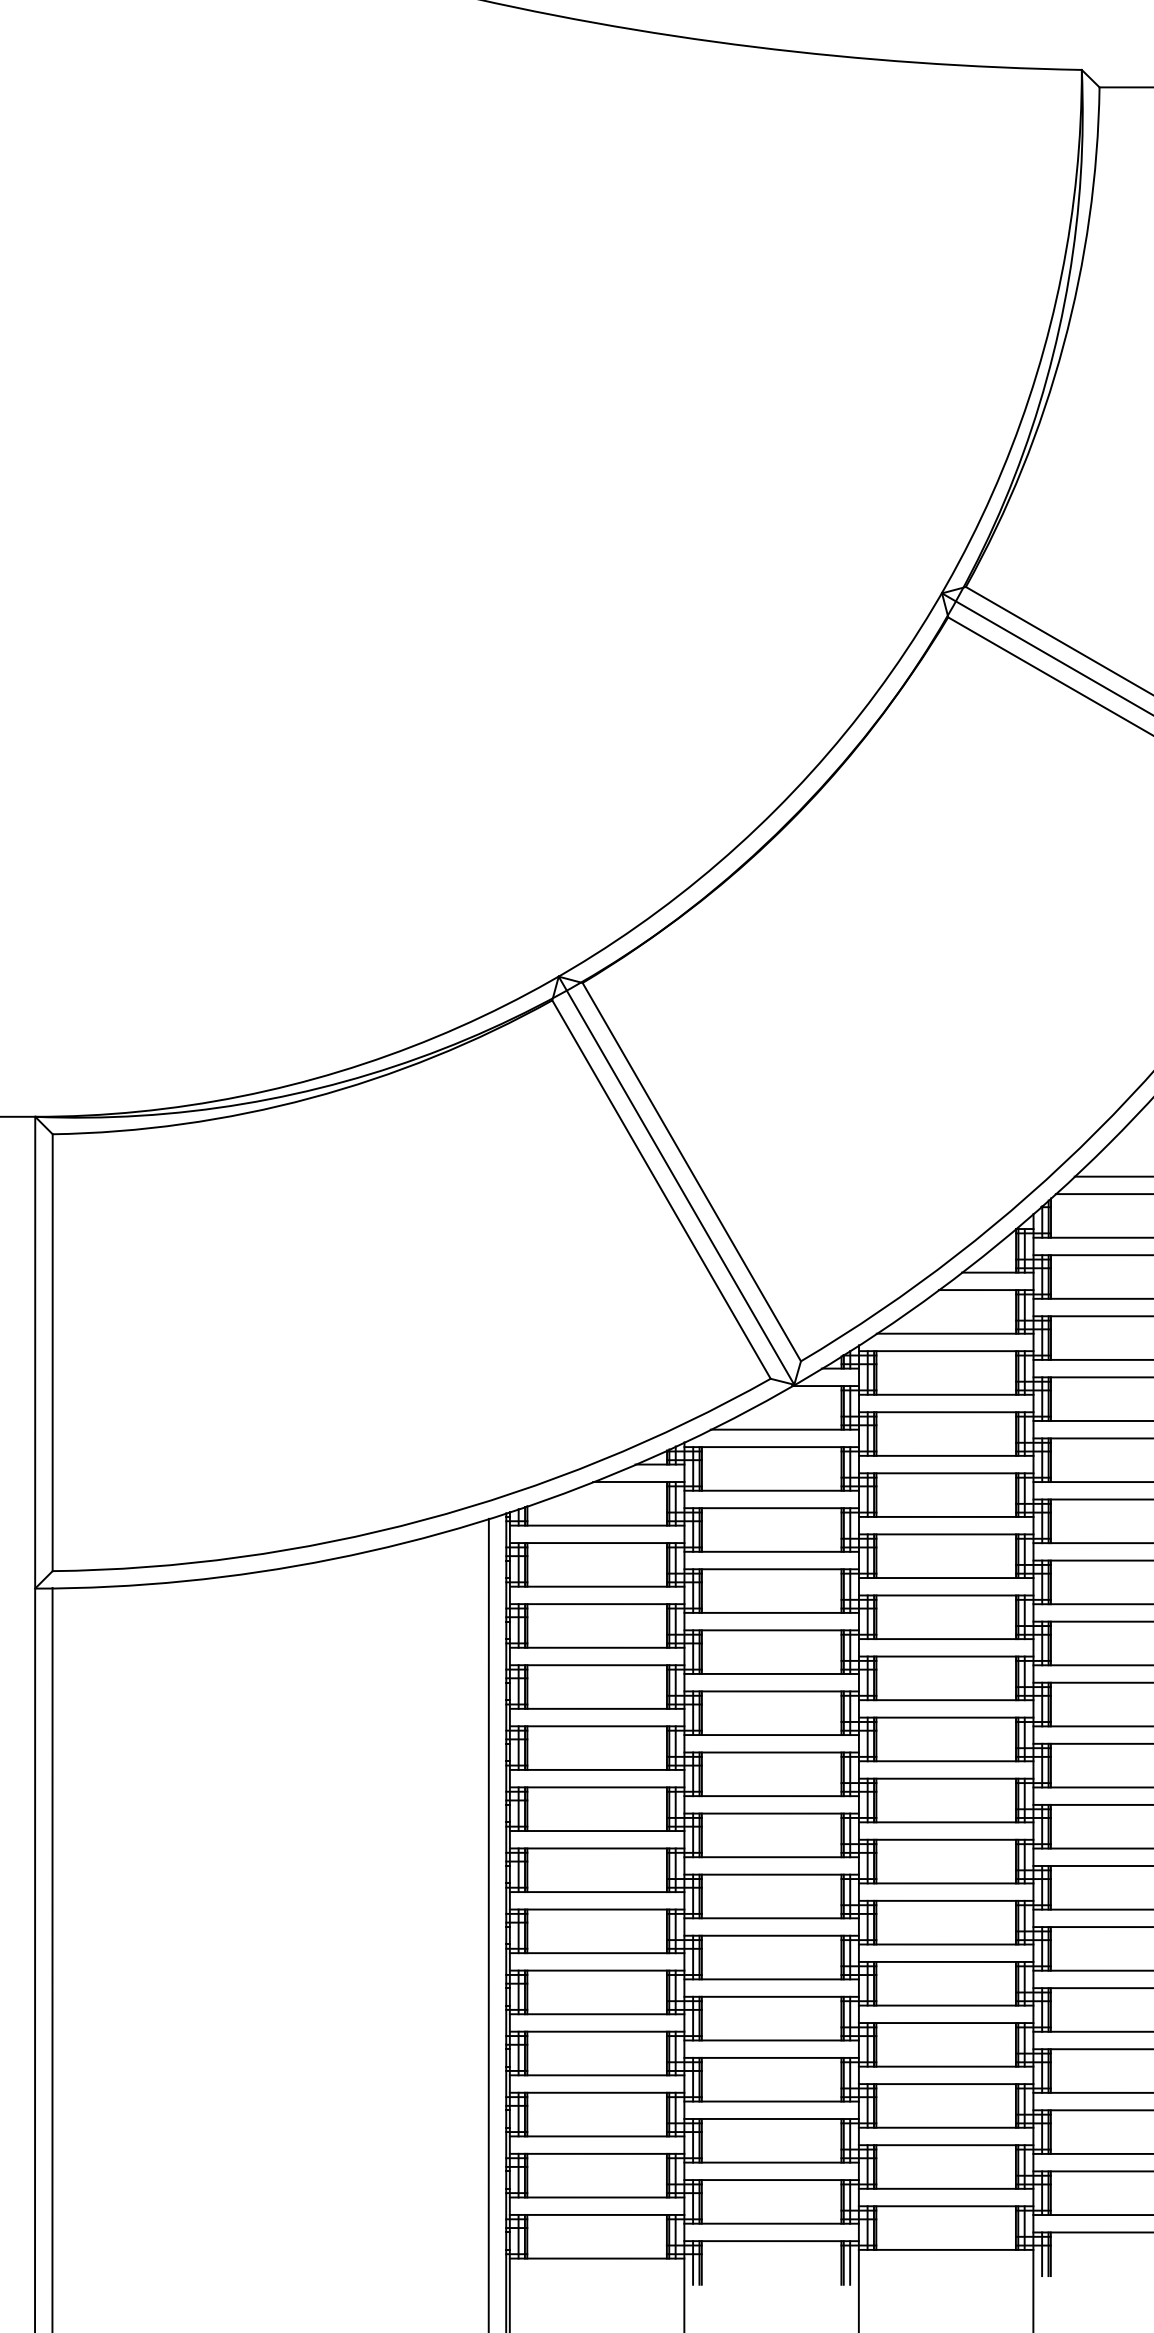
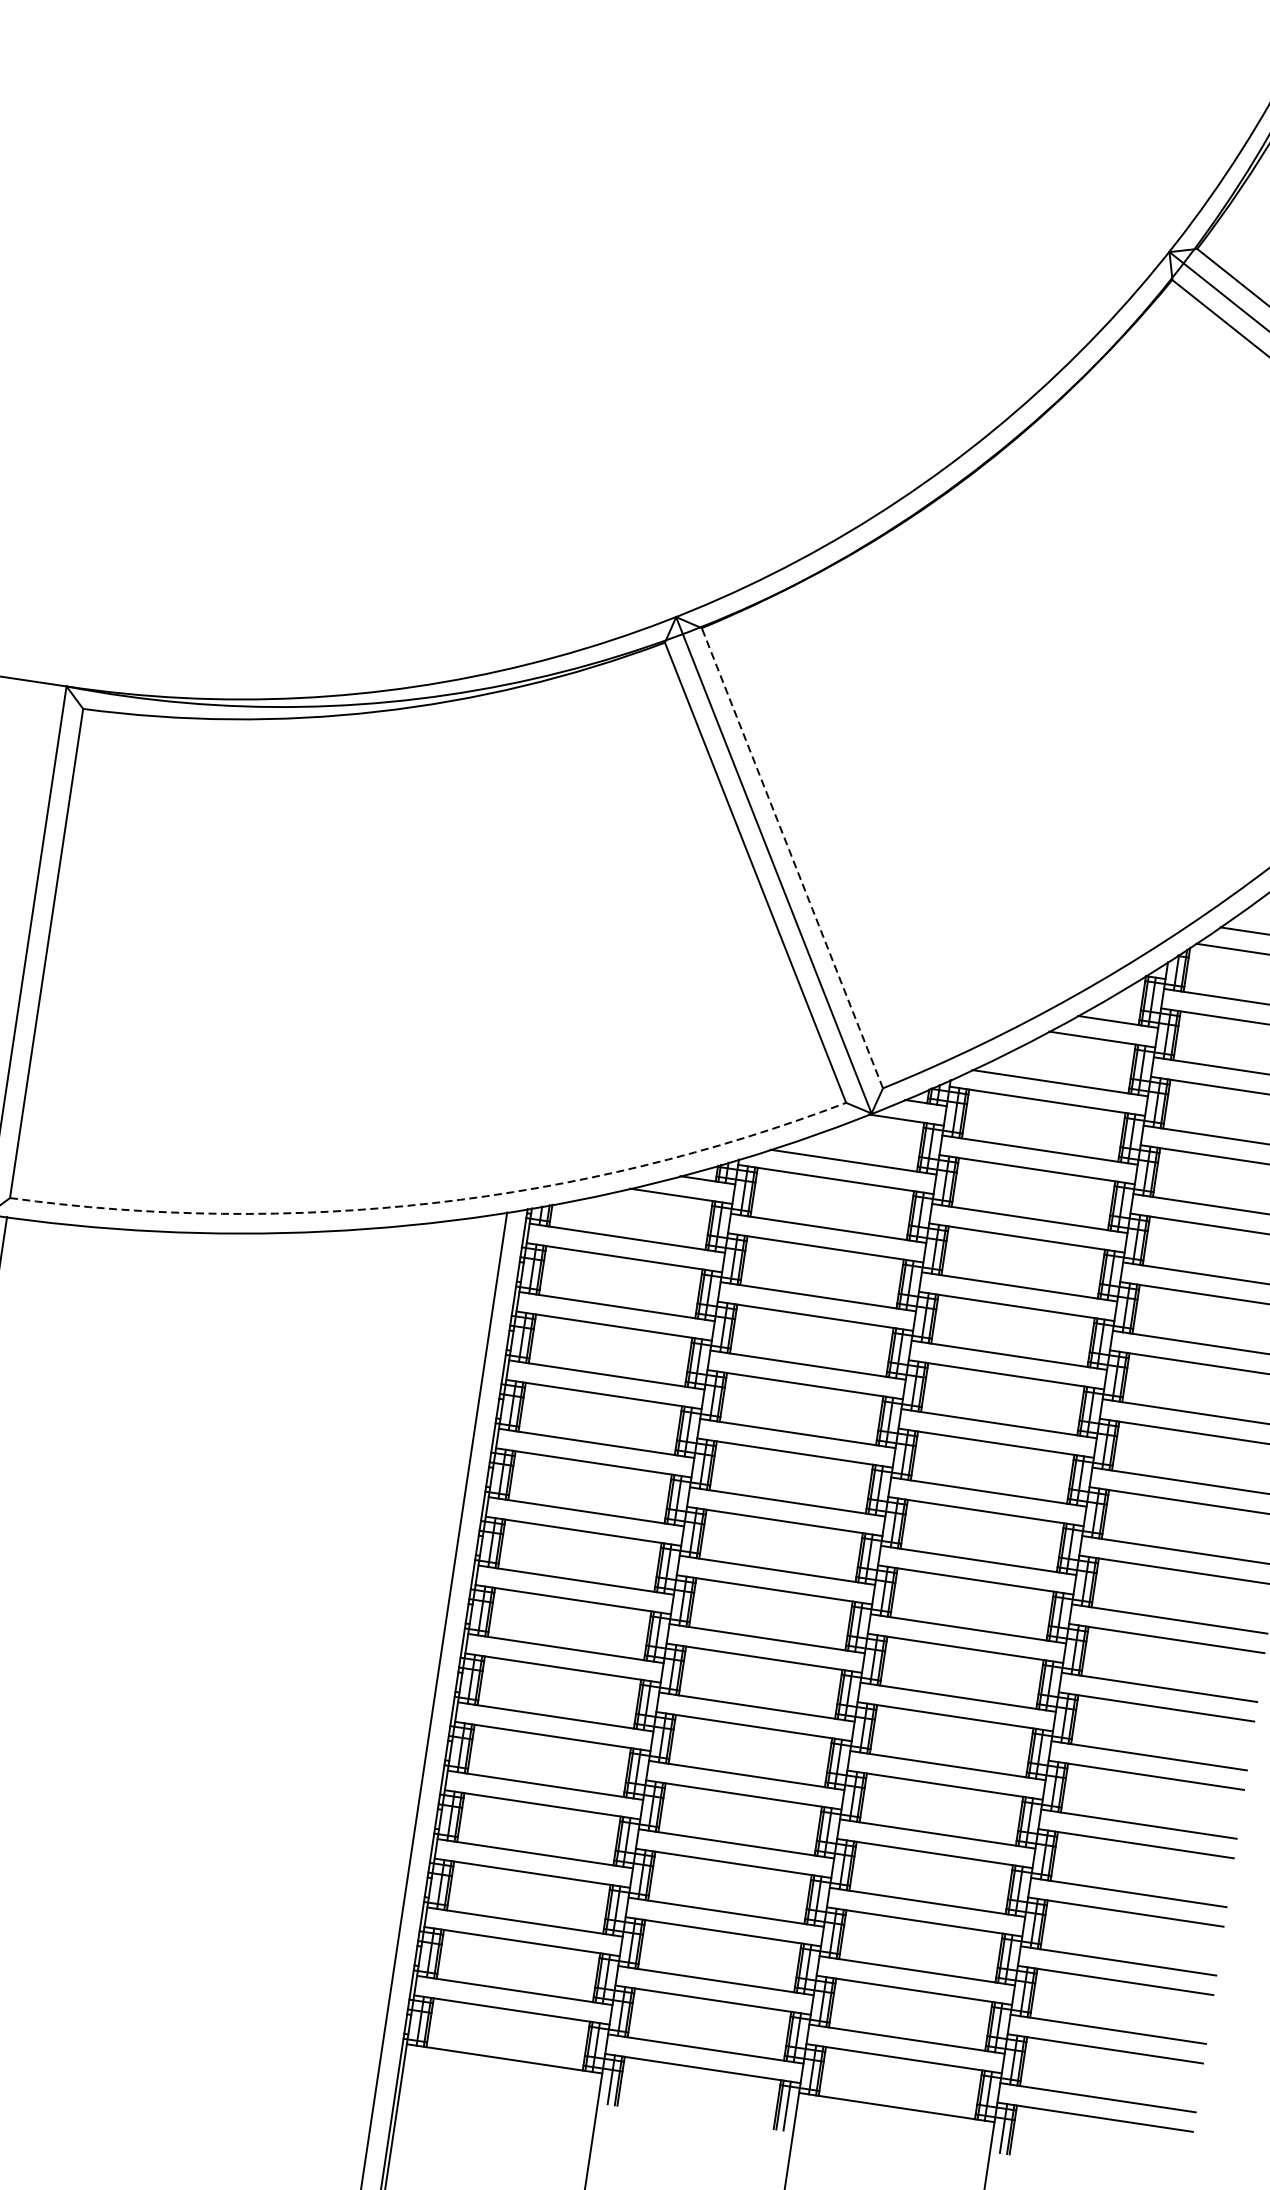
line: (691, 1171) -> (792, 857), solid -> dashed
arc: (423, 1520) -> (433, 1203), solid -> dashed

